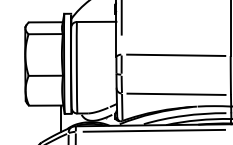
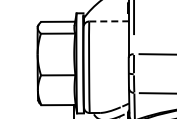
line: (96, 21) -> (108, 21), solid -> dashed

